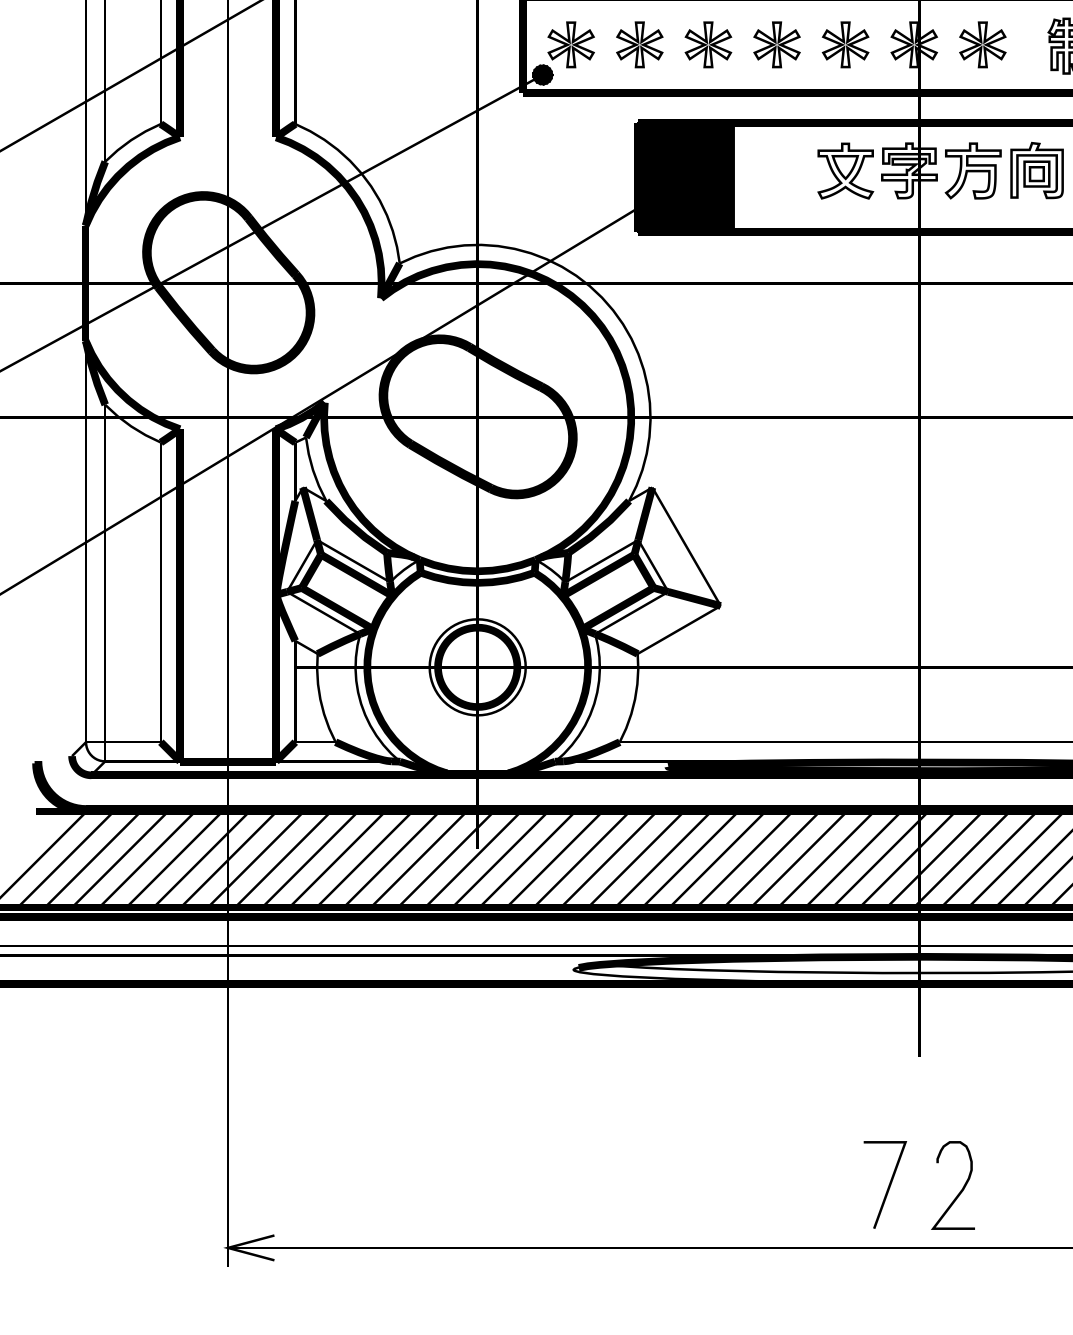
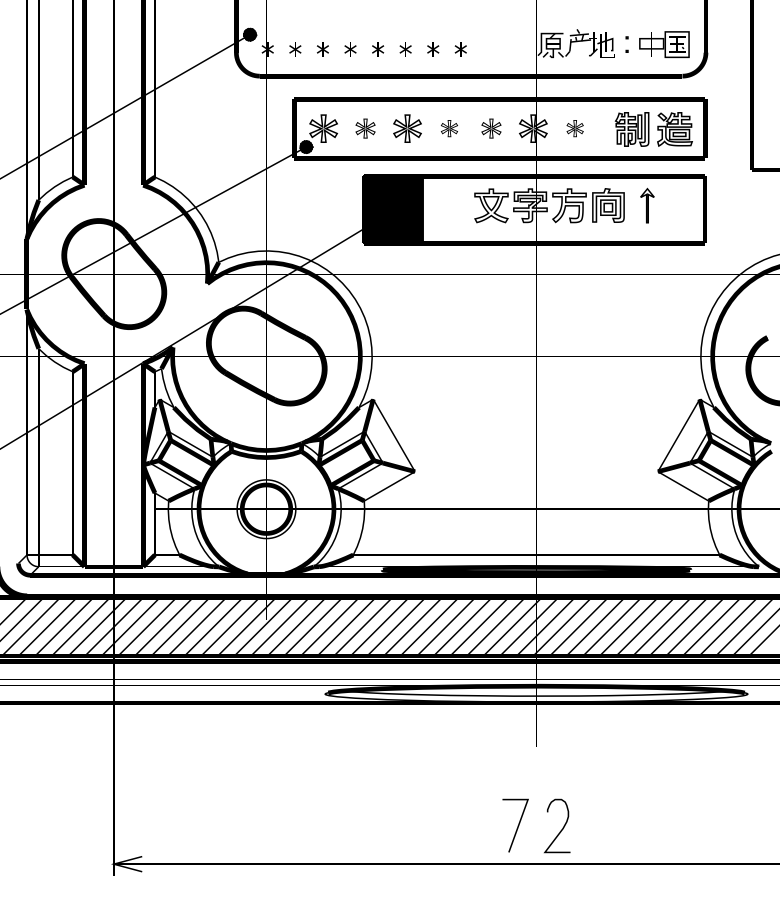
part: (639, 44) -> (365, 128), size x0.7
part: (777, 44) -> (449, 128), size x0.6
part: (845, 44) -> (491, 128), size x0.7
part: (981, 44) -> (574, 128), size x0.6

